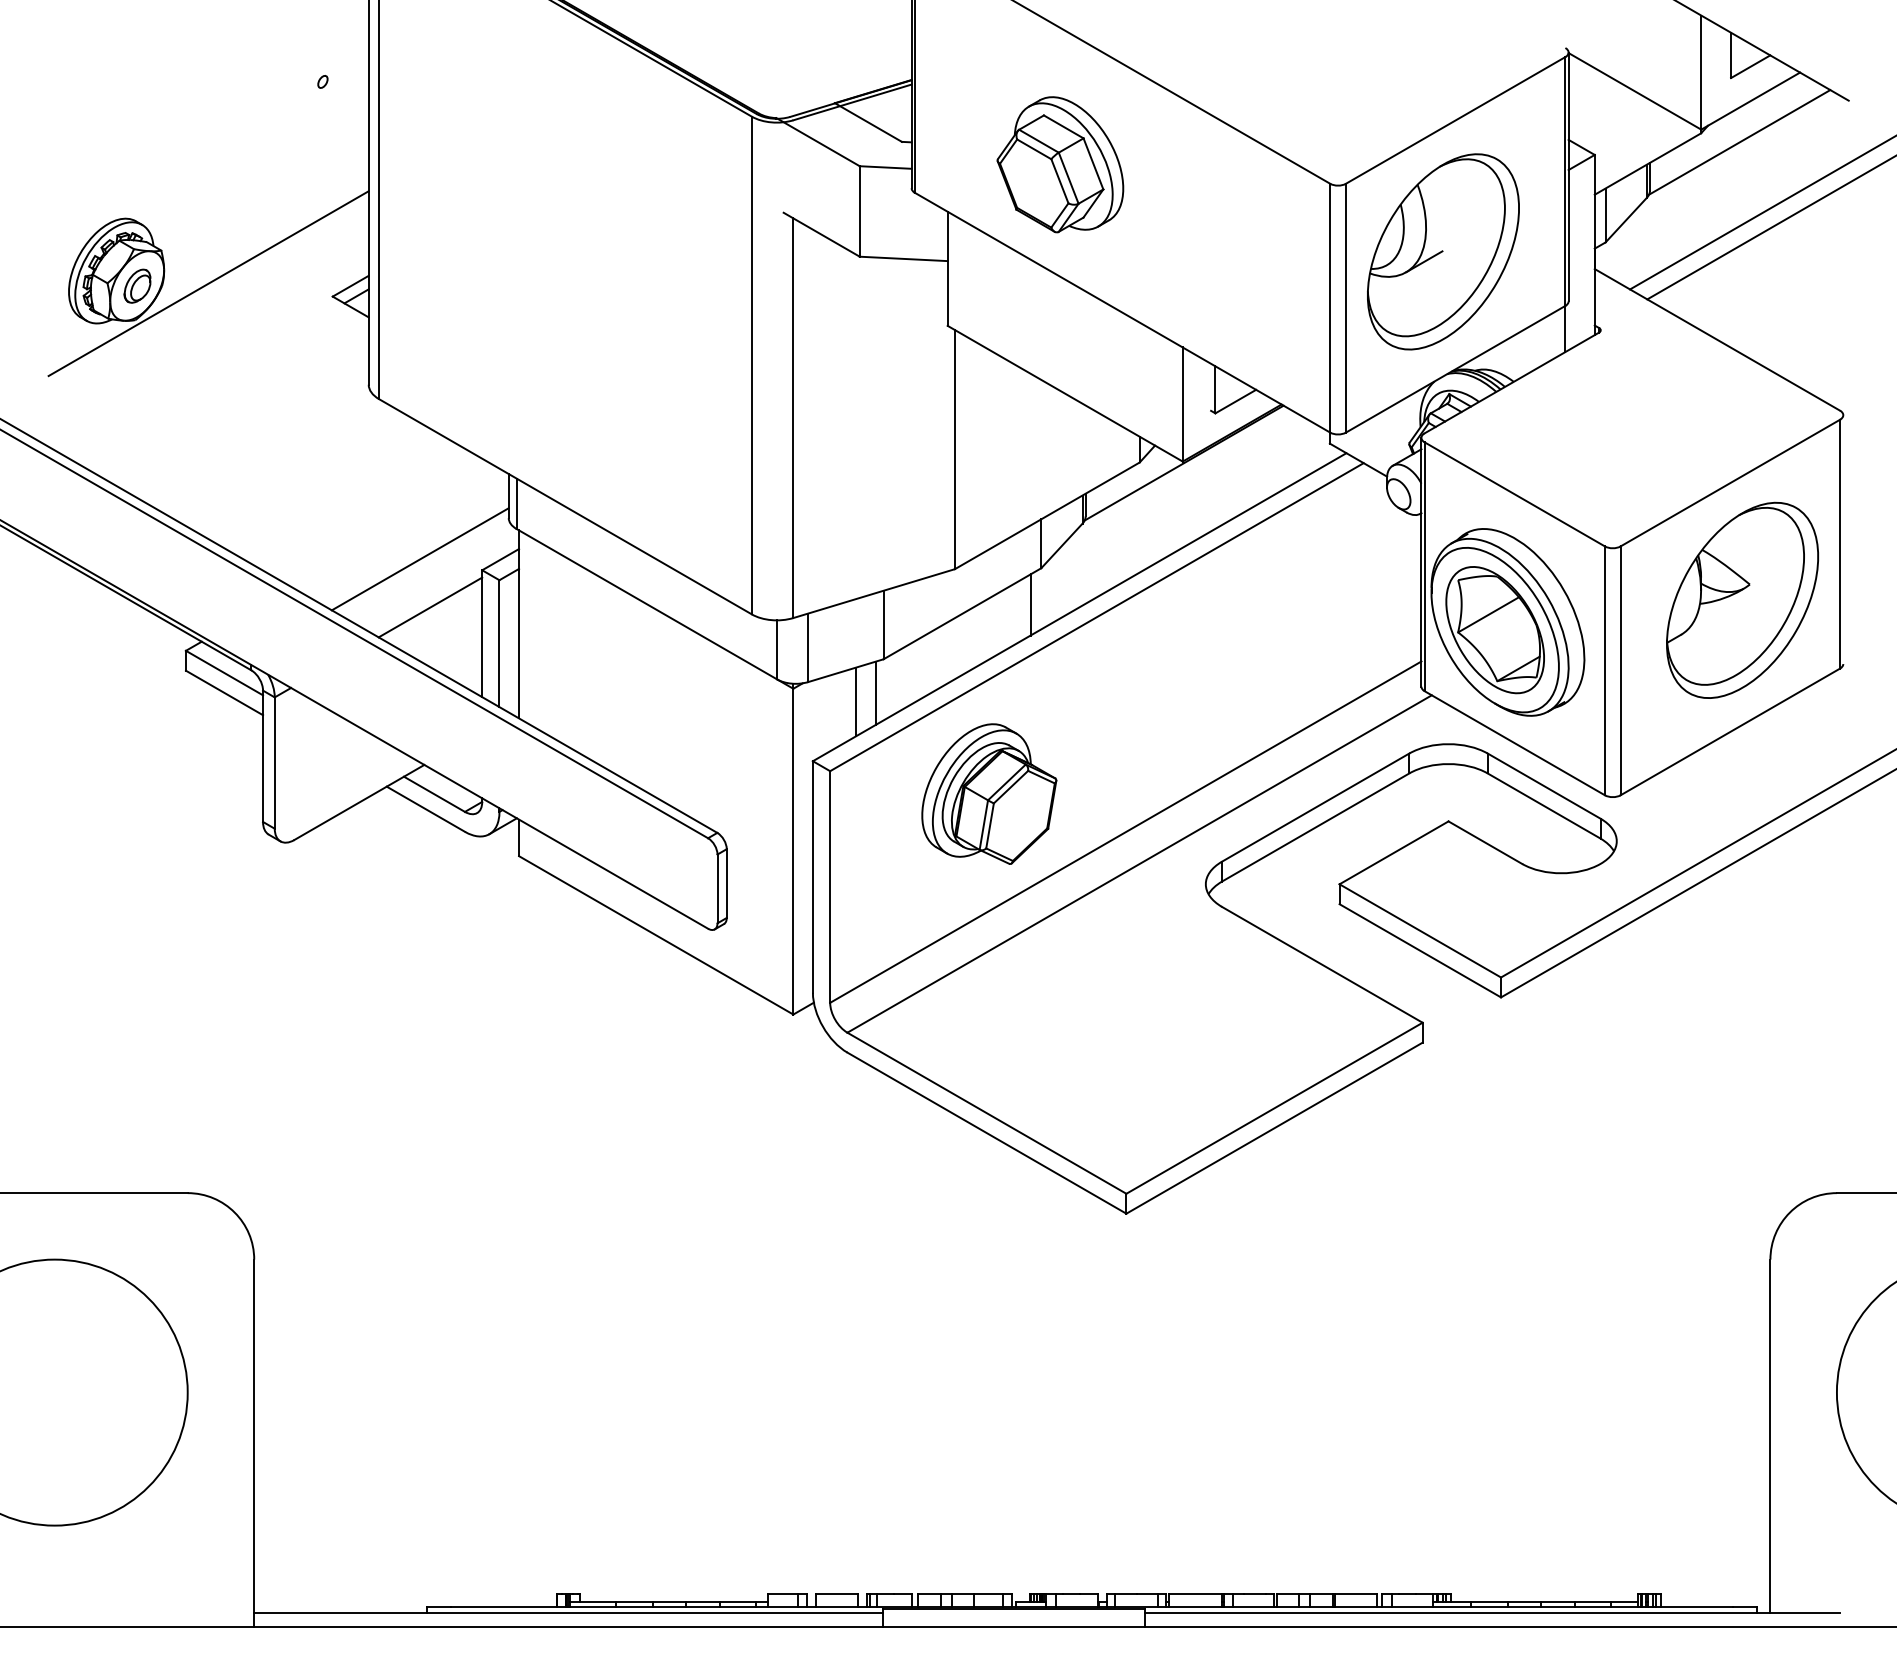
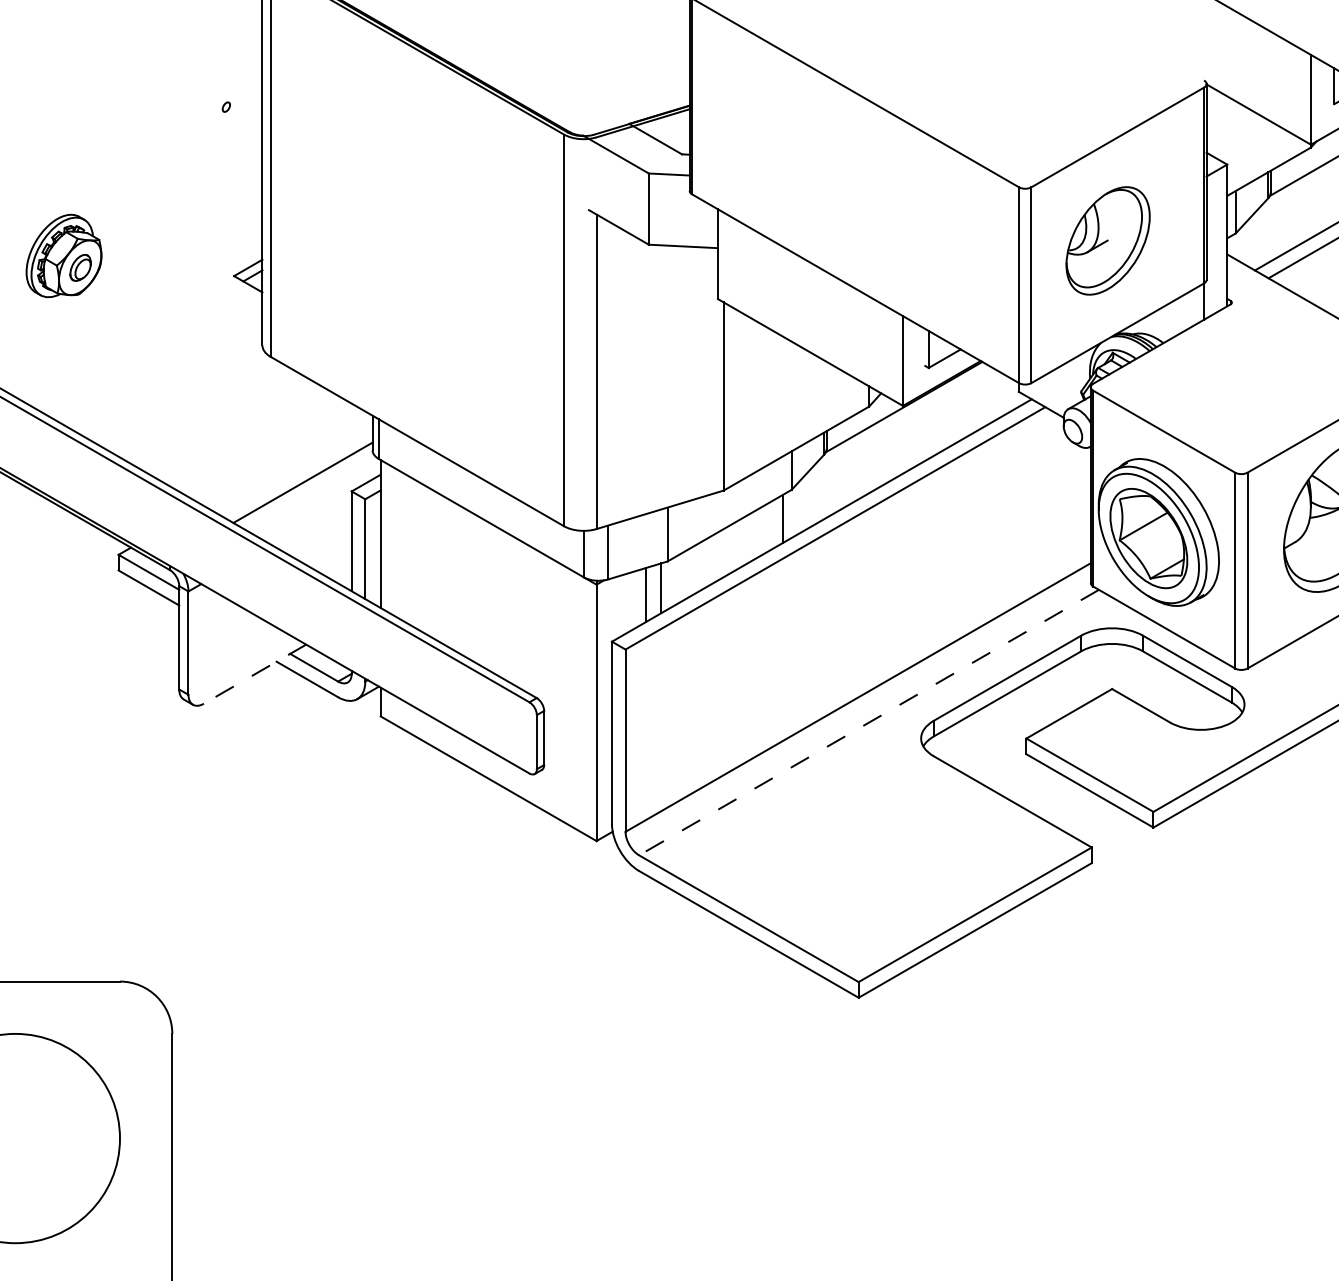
part: (1060, 164) -> (806, 172), removed
part: (1443, 251) -> (1108, 240), size x0.7
line: (208, 283) -> (136, 265), removed
line: (430, 607) -> (311, 520), removed
part: (989, 793) -> (750, 667), removed
line: (358, 802) -> (254, 674), solid -> dashed
line: (1139, 864) -> (868, 722), solid -> dashed

